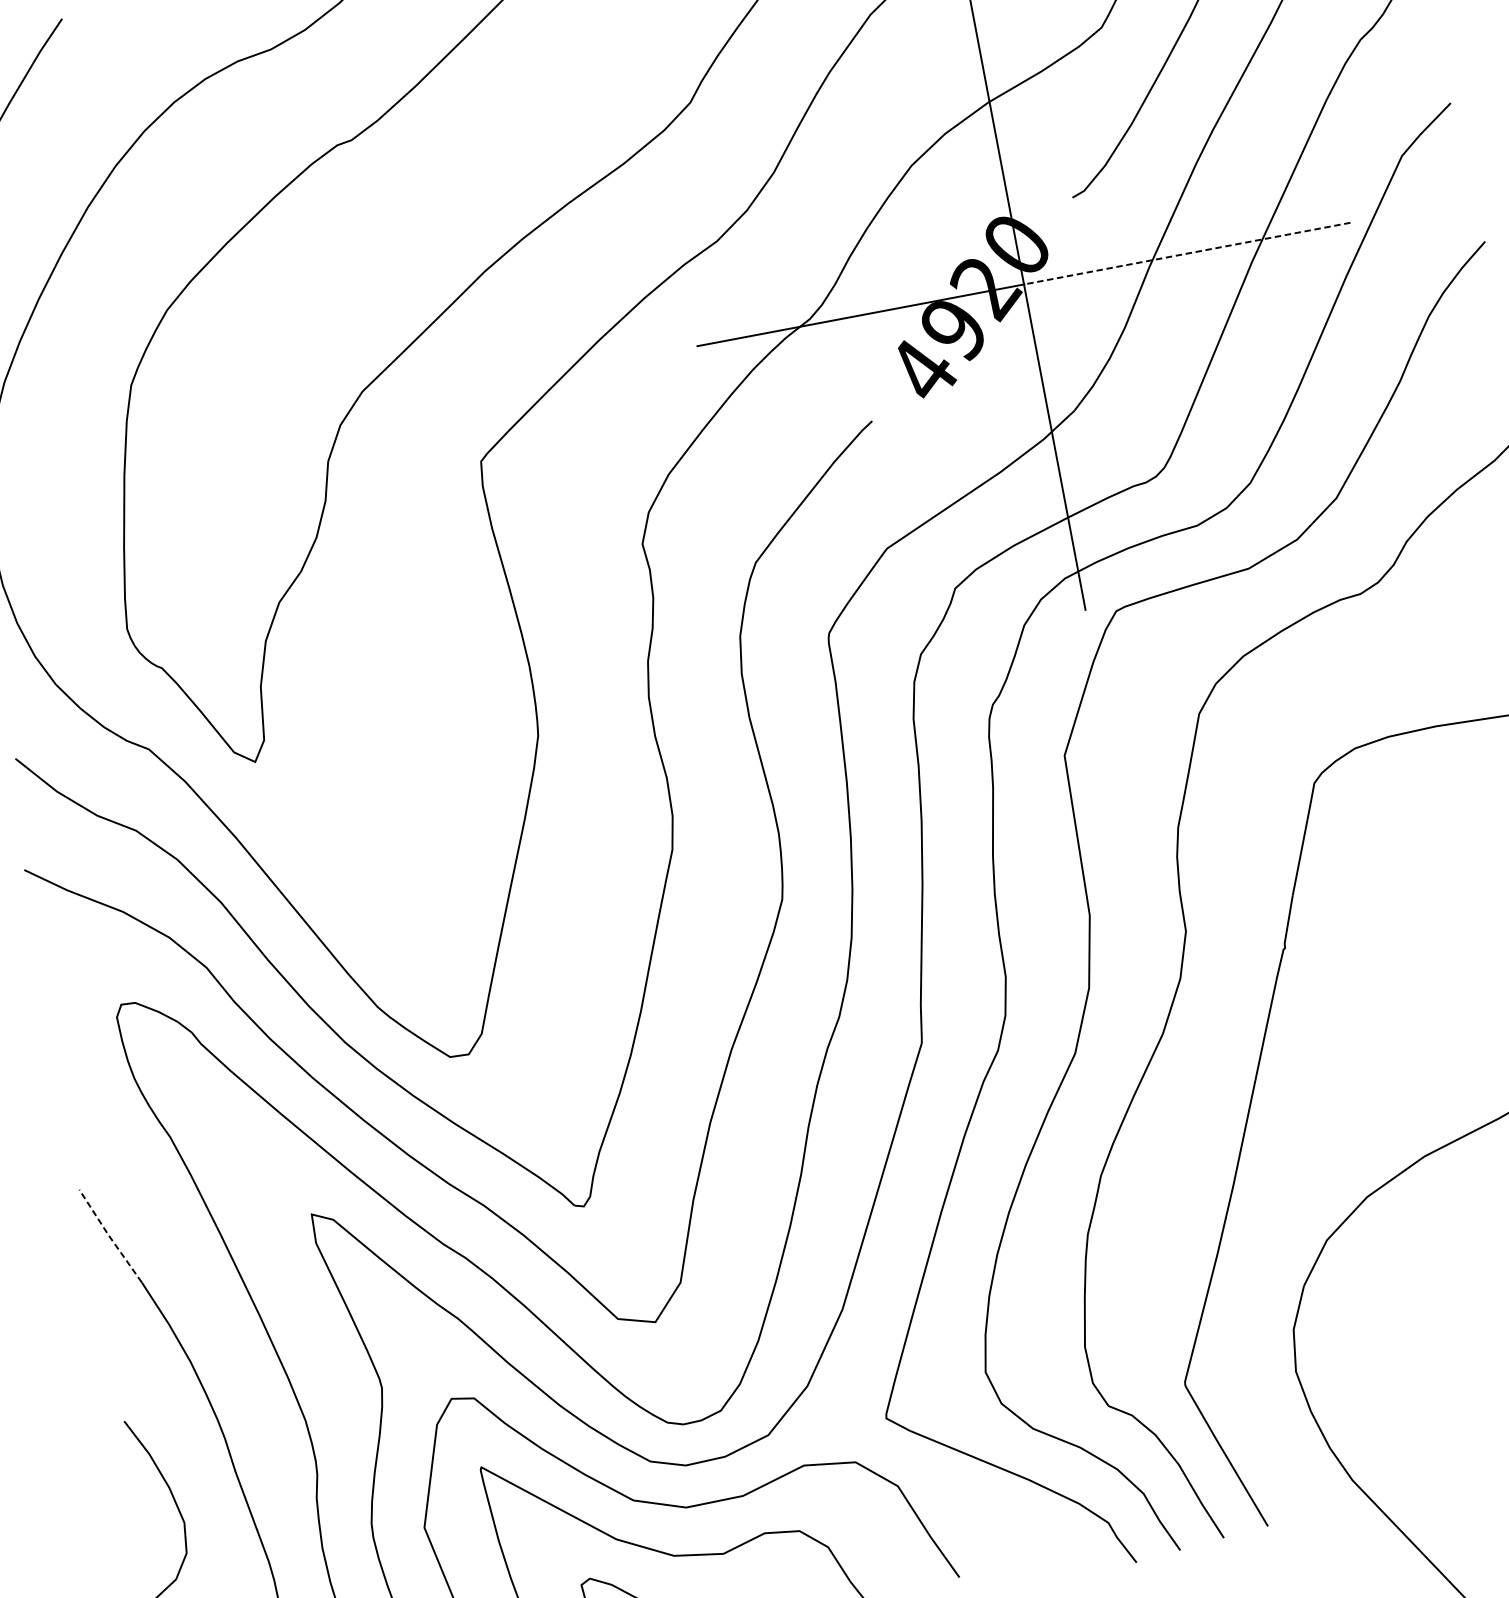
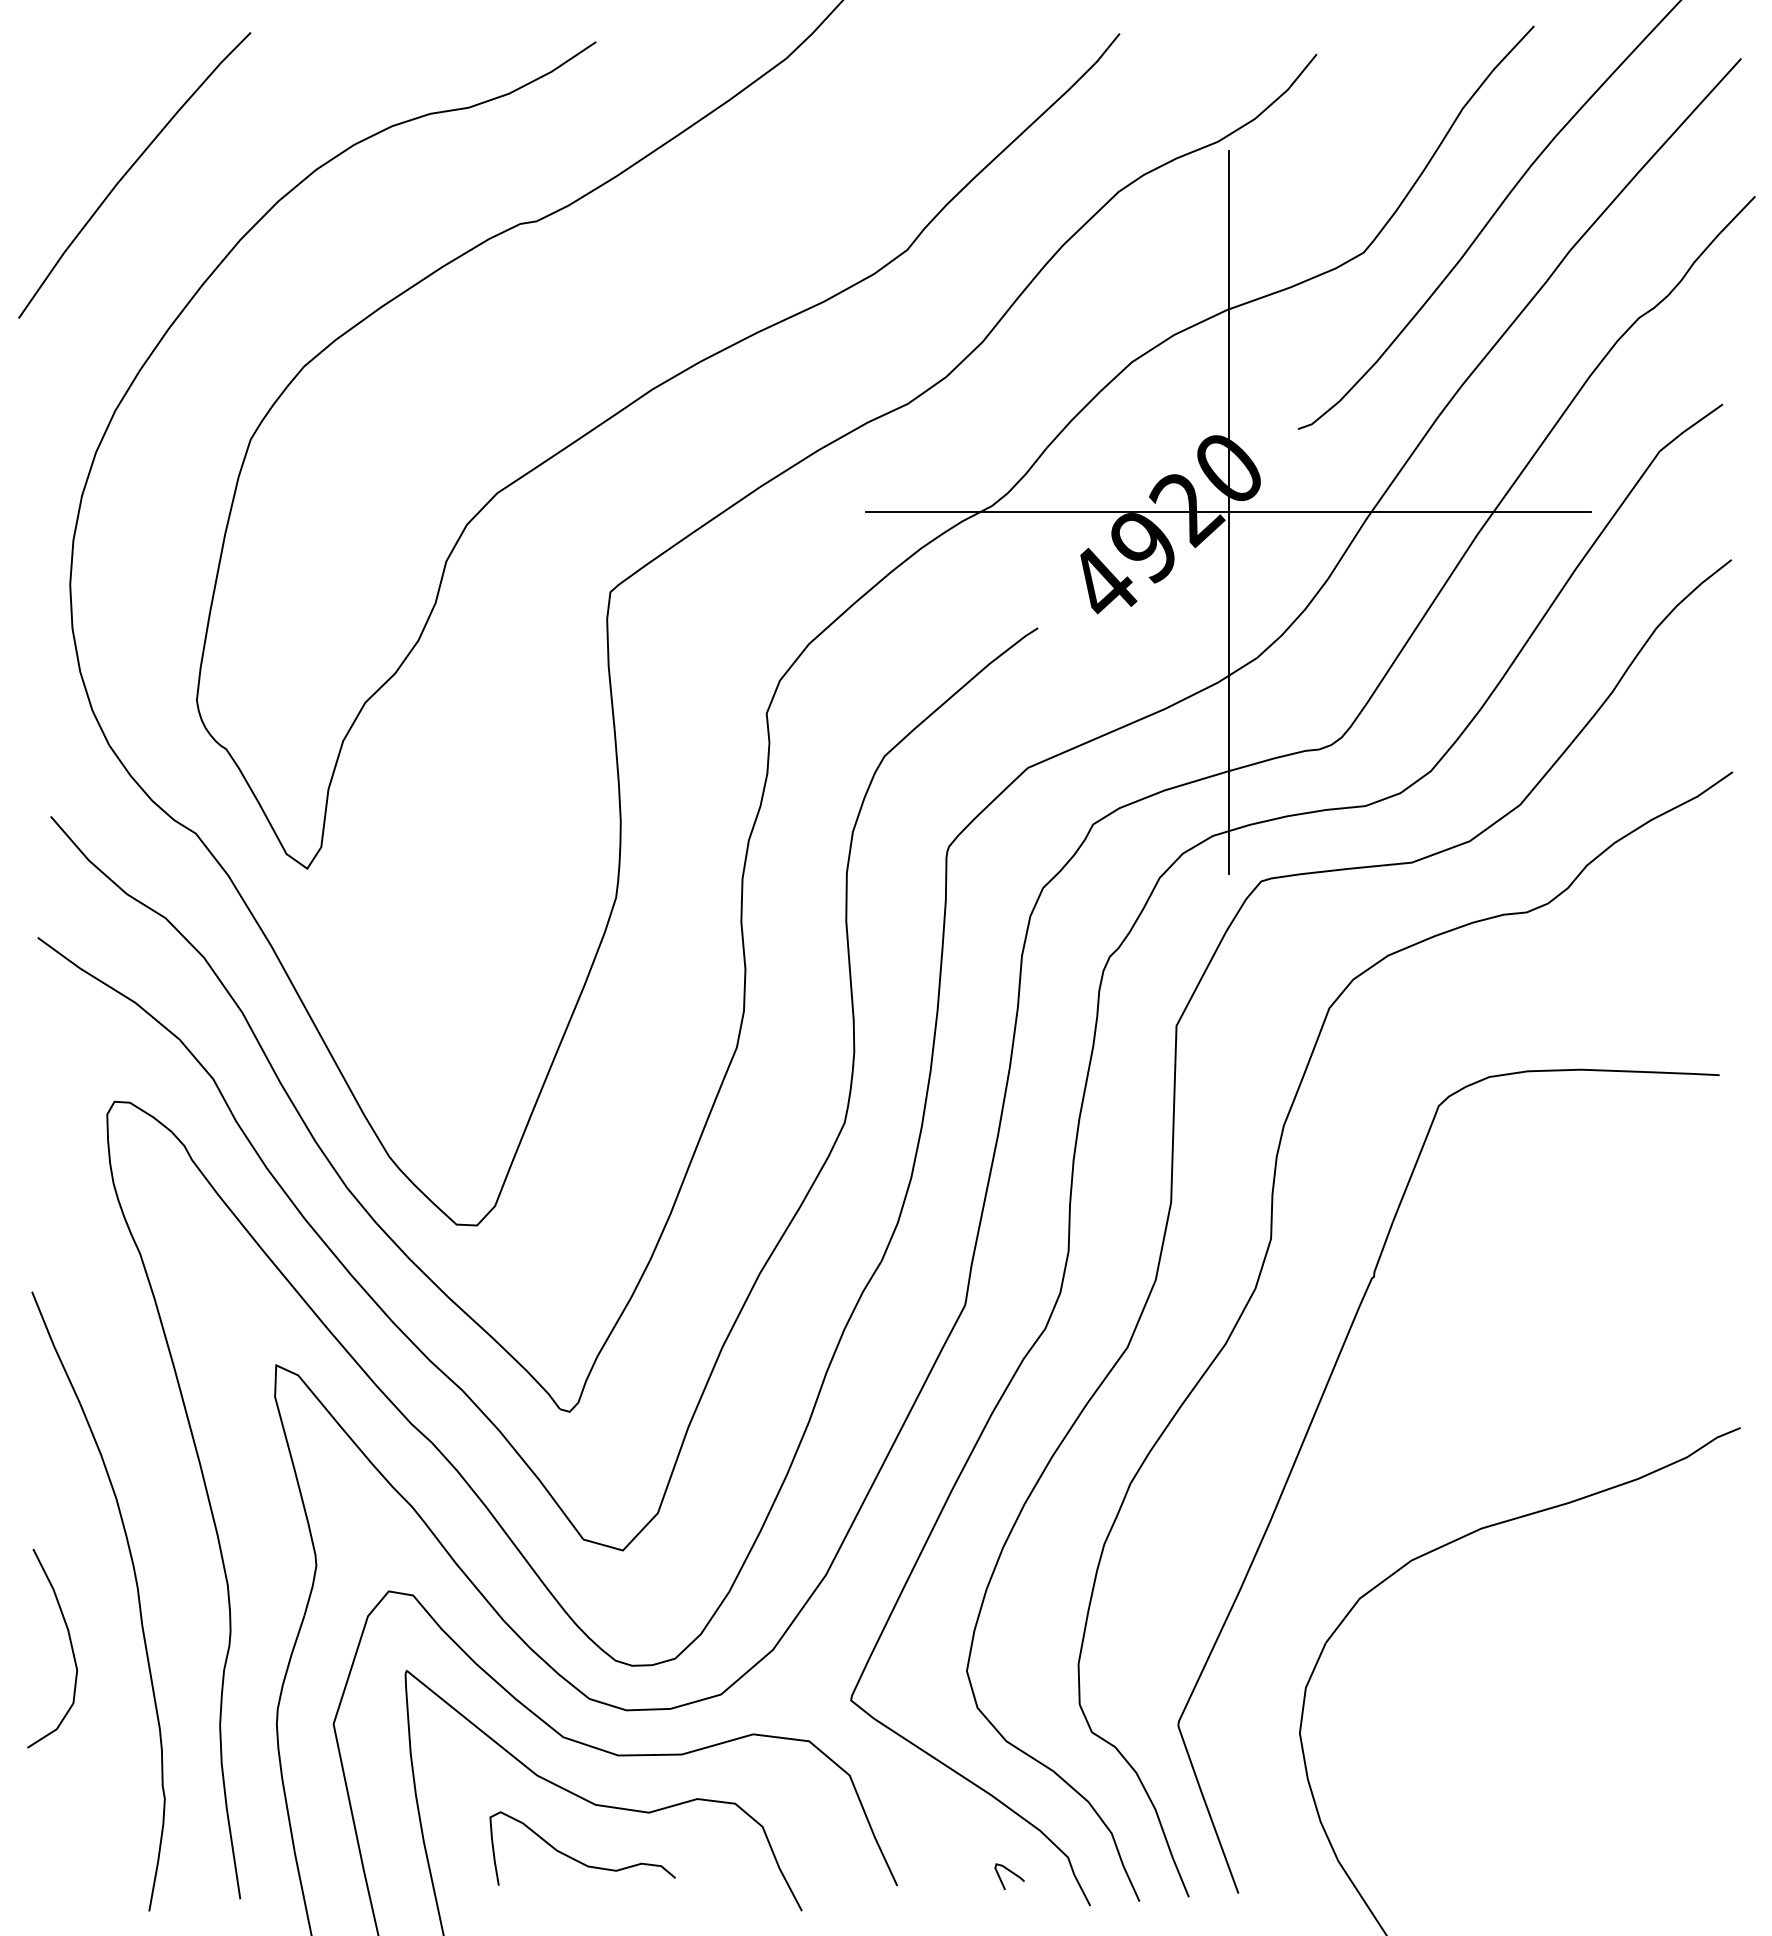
line: (1187, 253) -> (1409, 512), dashed -> solid
line: (109, 1237) -> (54, 1348), dashed -> solid
curve: (1059, 1546) -> (1010, 1872), added

